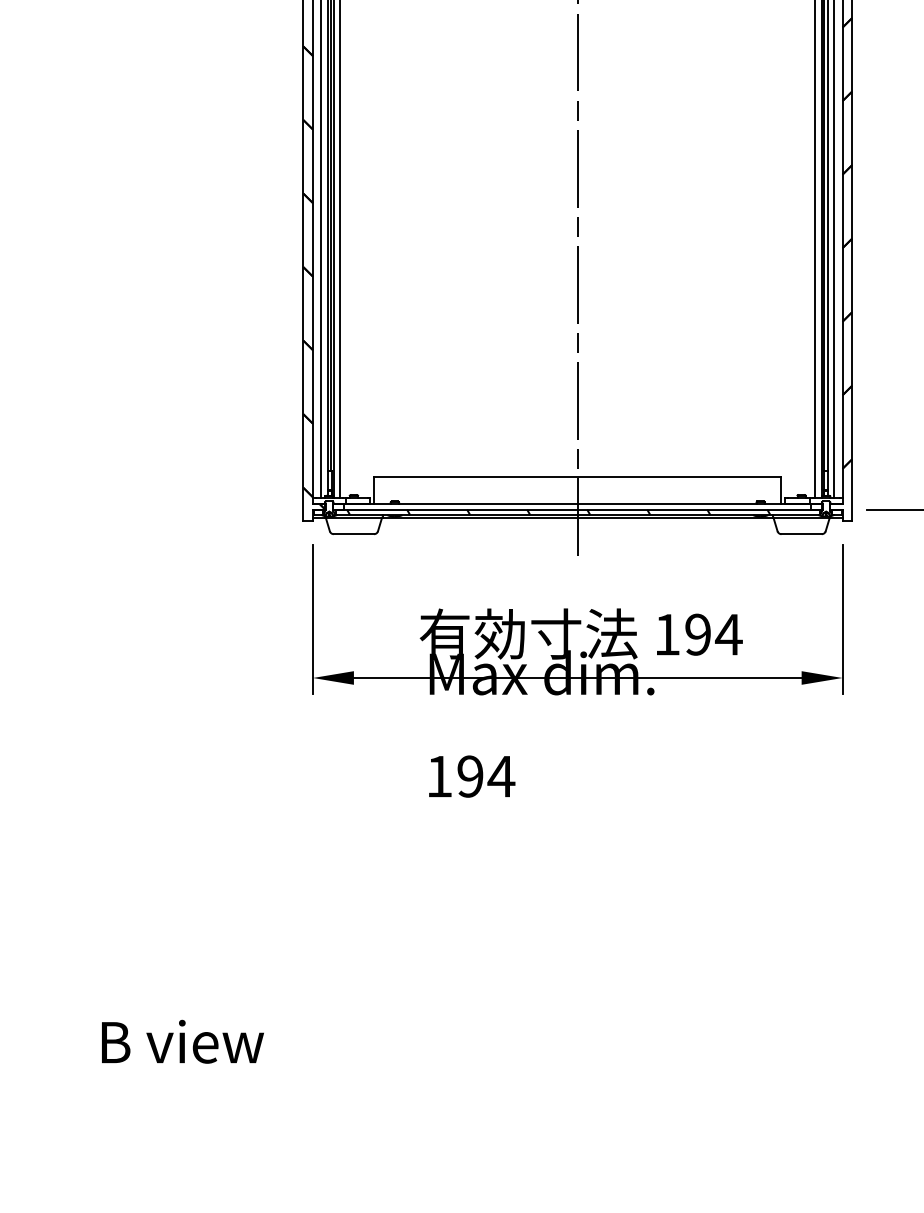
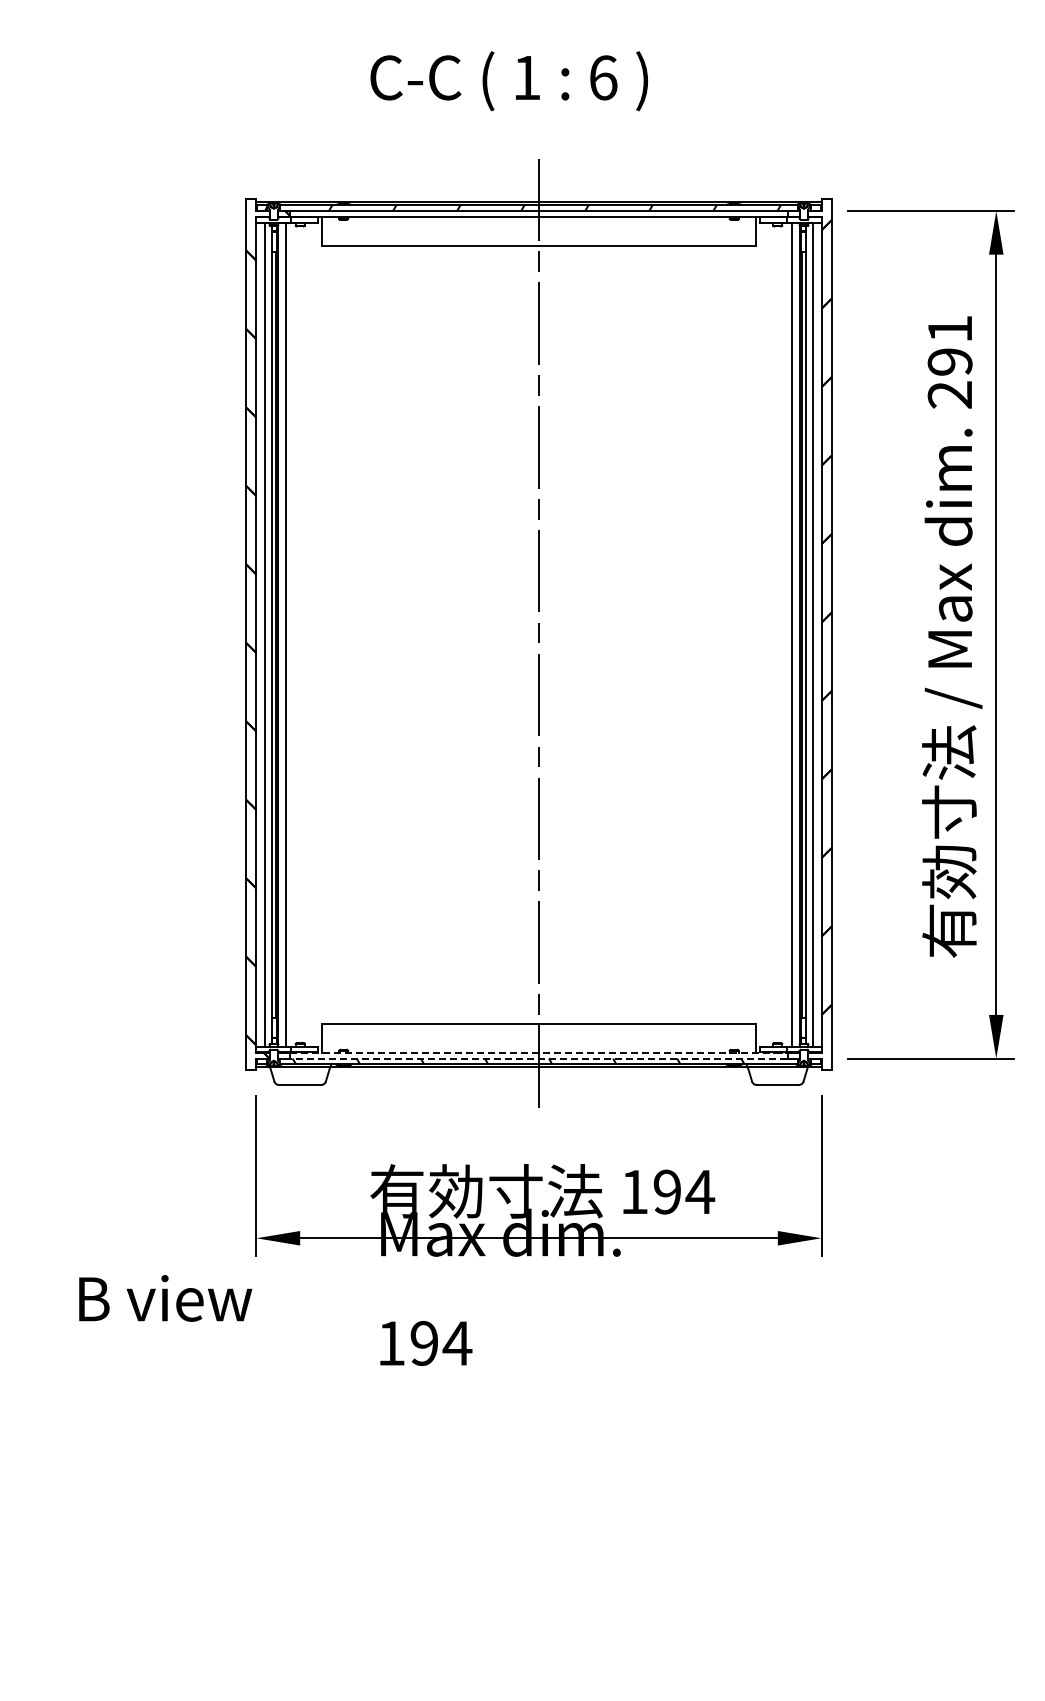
line: (578, 503) -> (539, 1052), solid -> dashed
line: (577, 509) -> (538, 1058), solid -> dashed
text: (182, 1041) -> (165, 1298), moved

